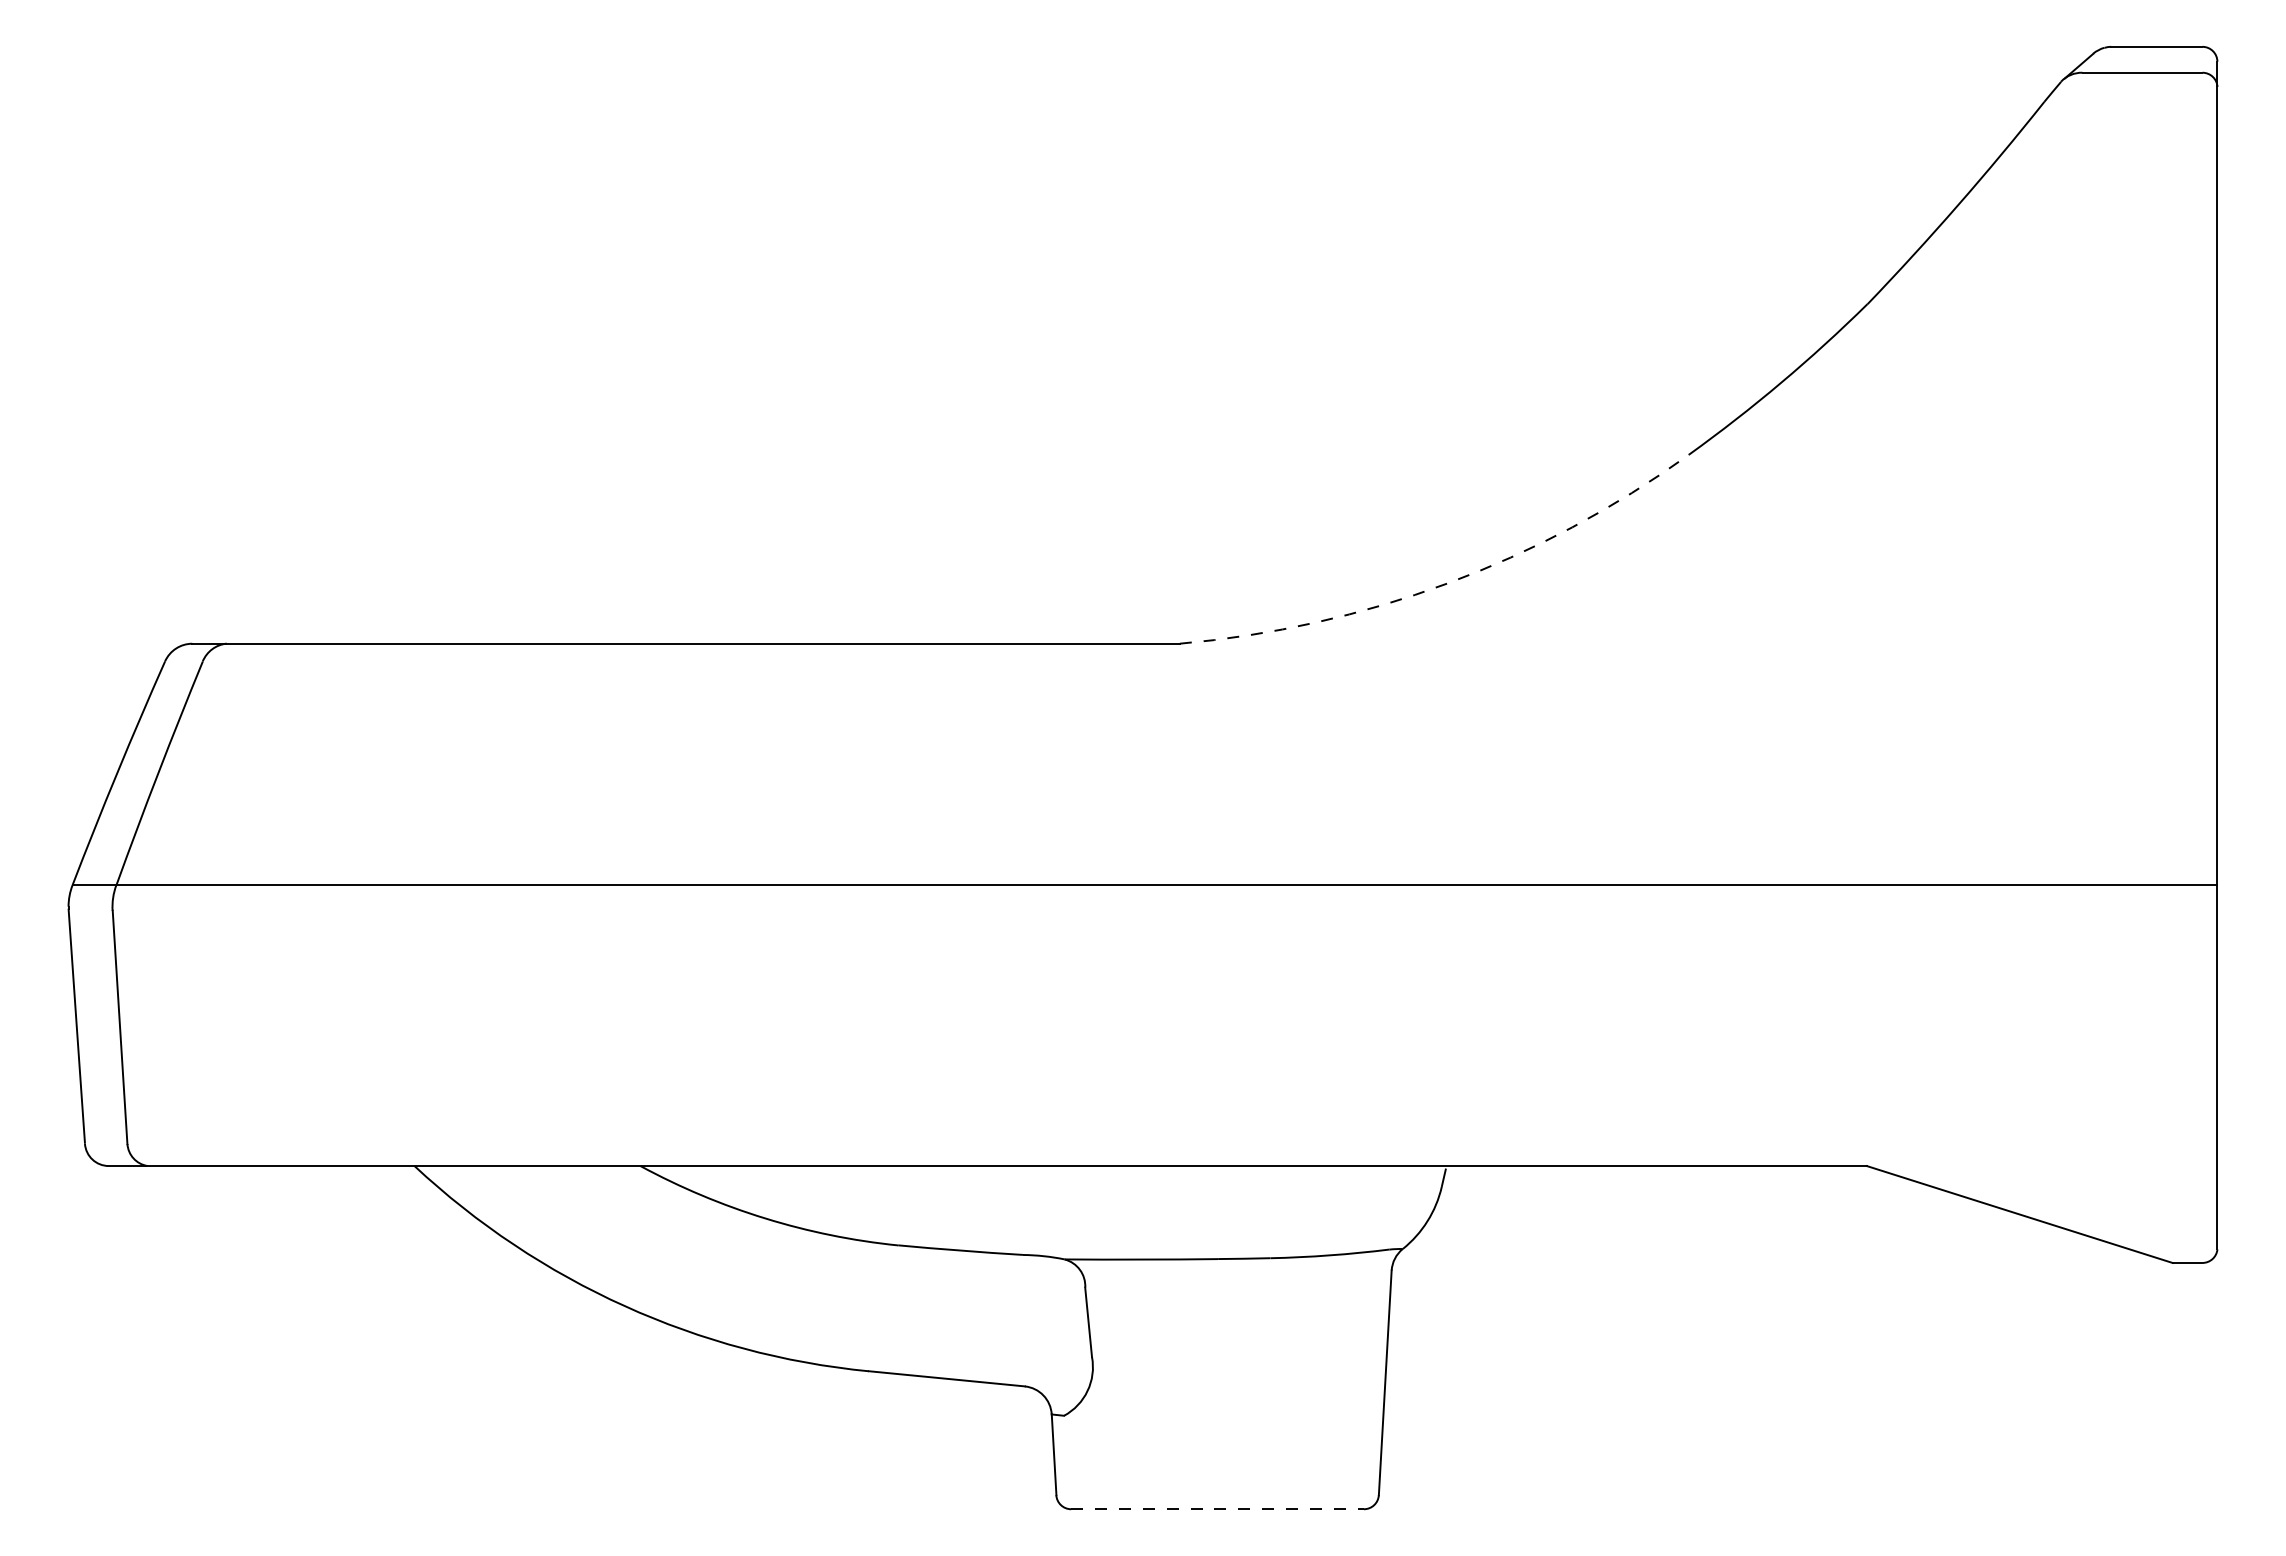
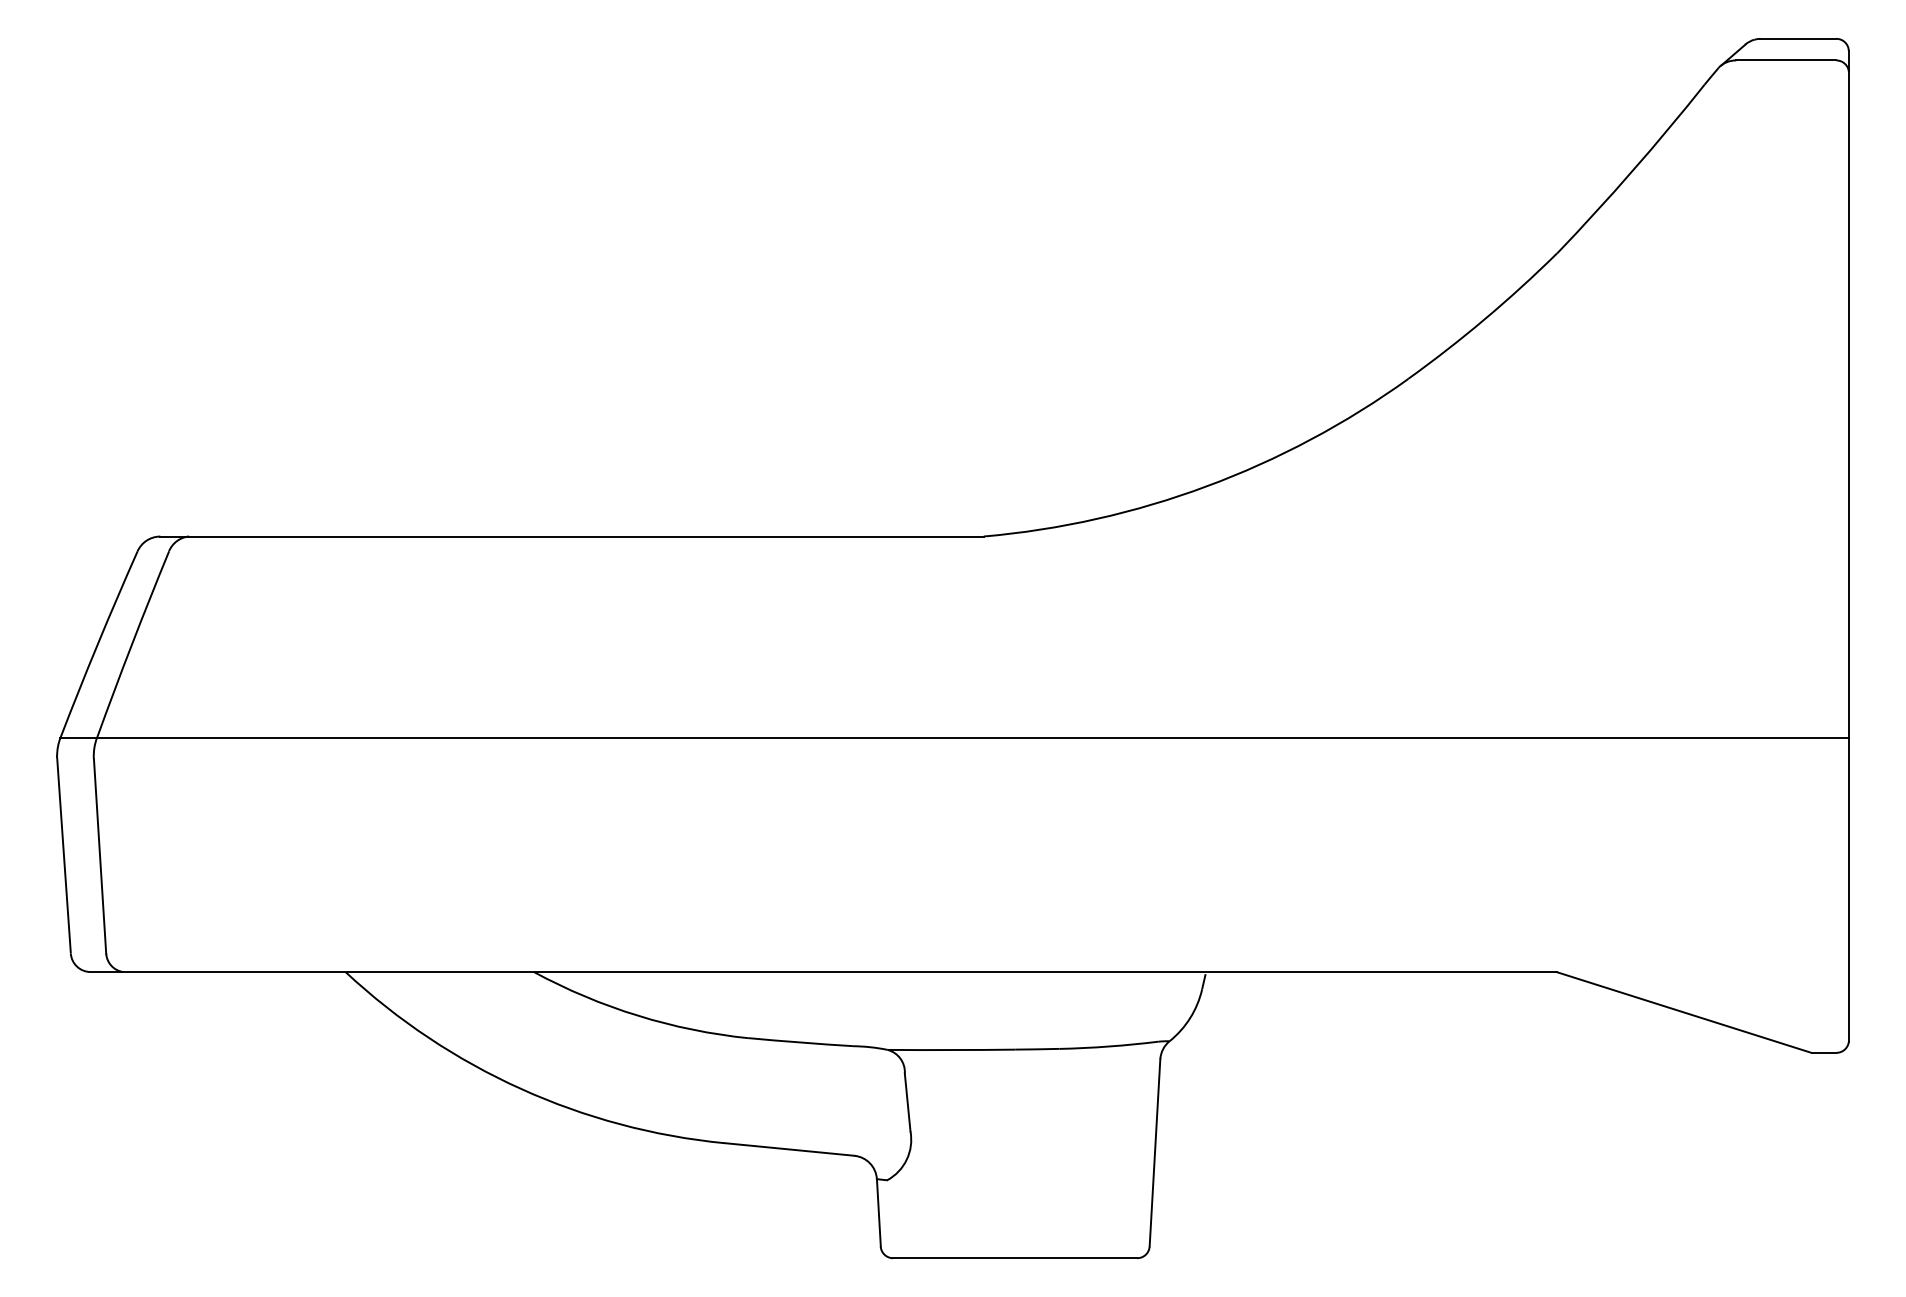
arc: (1447, 583) -> (1206, 486), dashed -> solid
line: (1218, 1509) -> (1015, 1258), dashed -> solid

